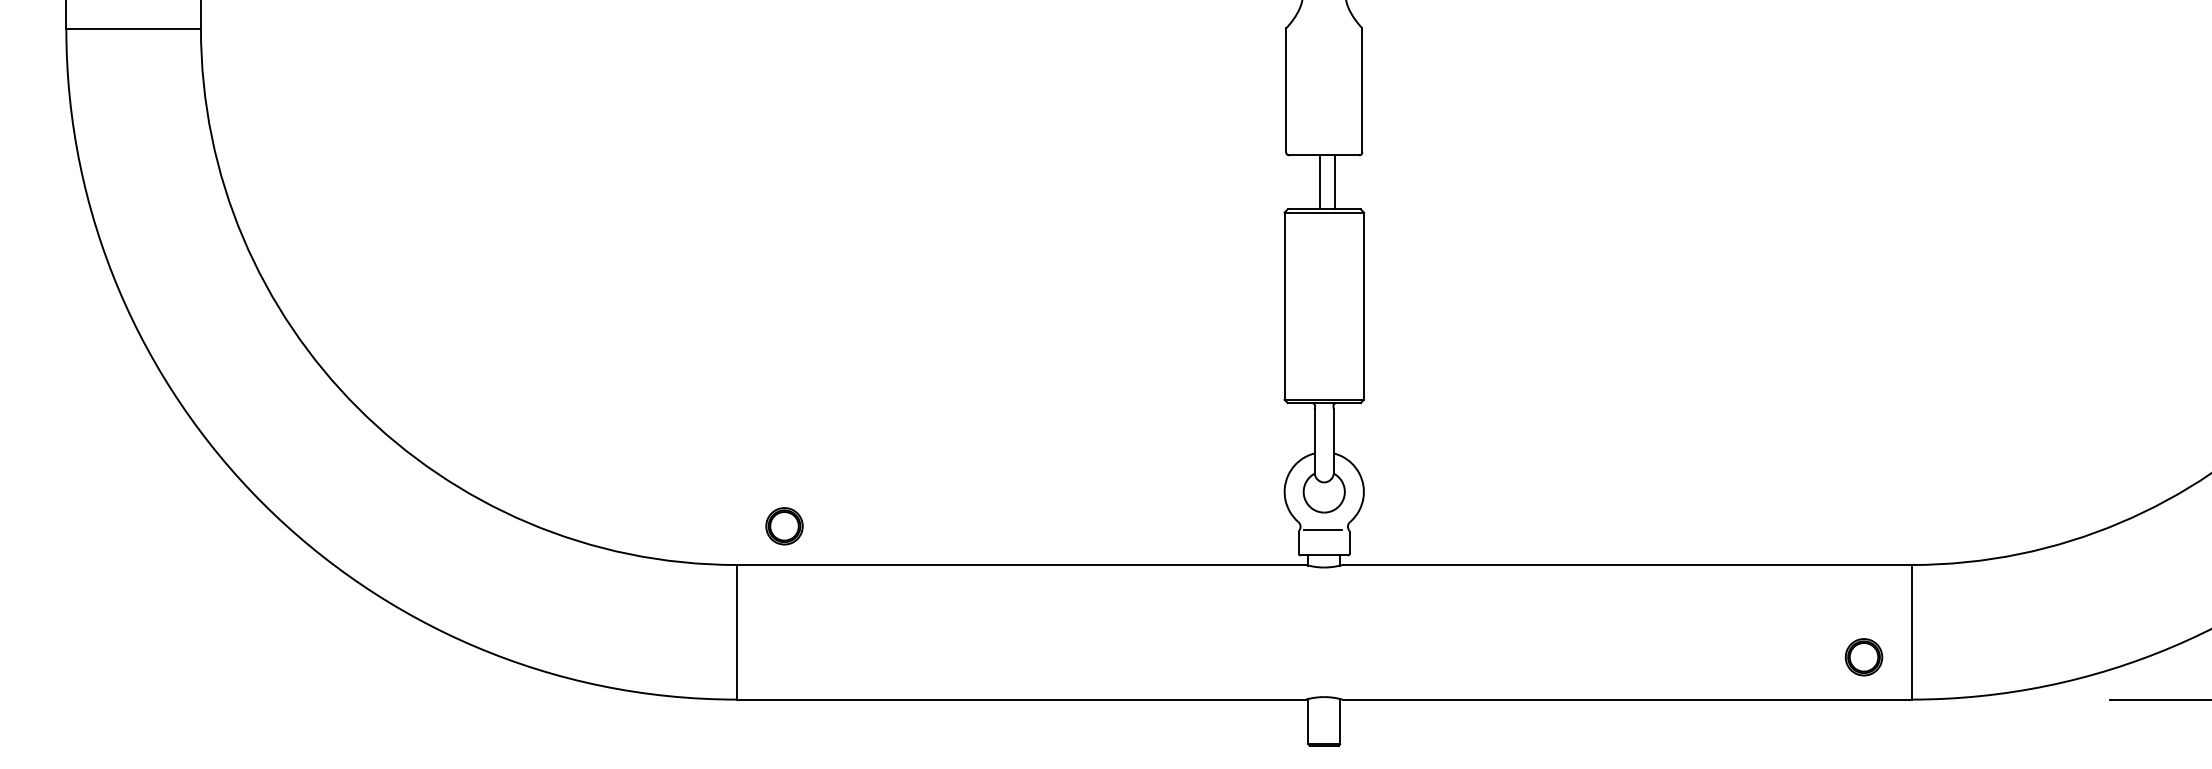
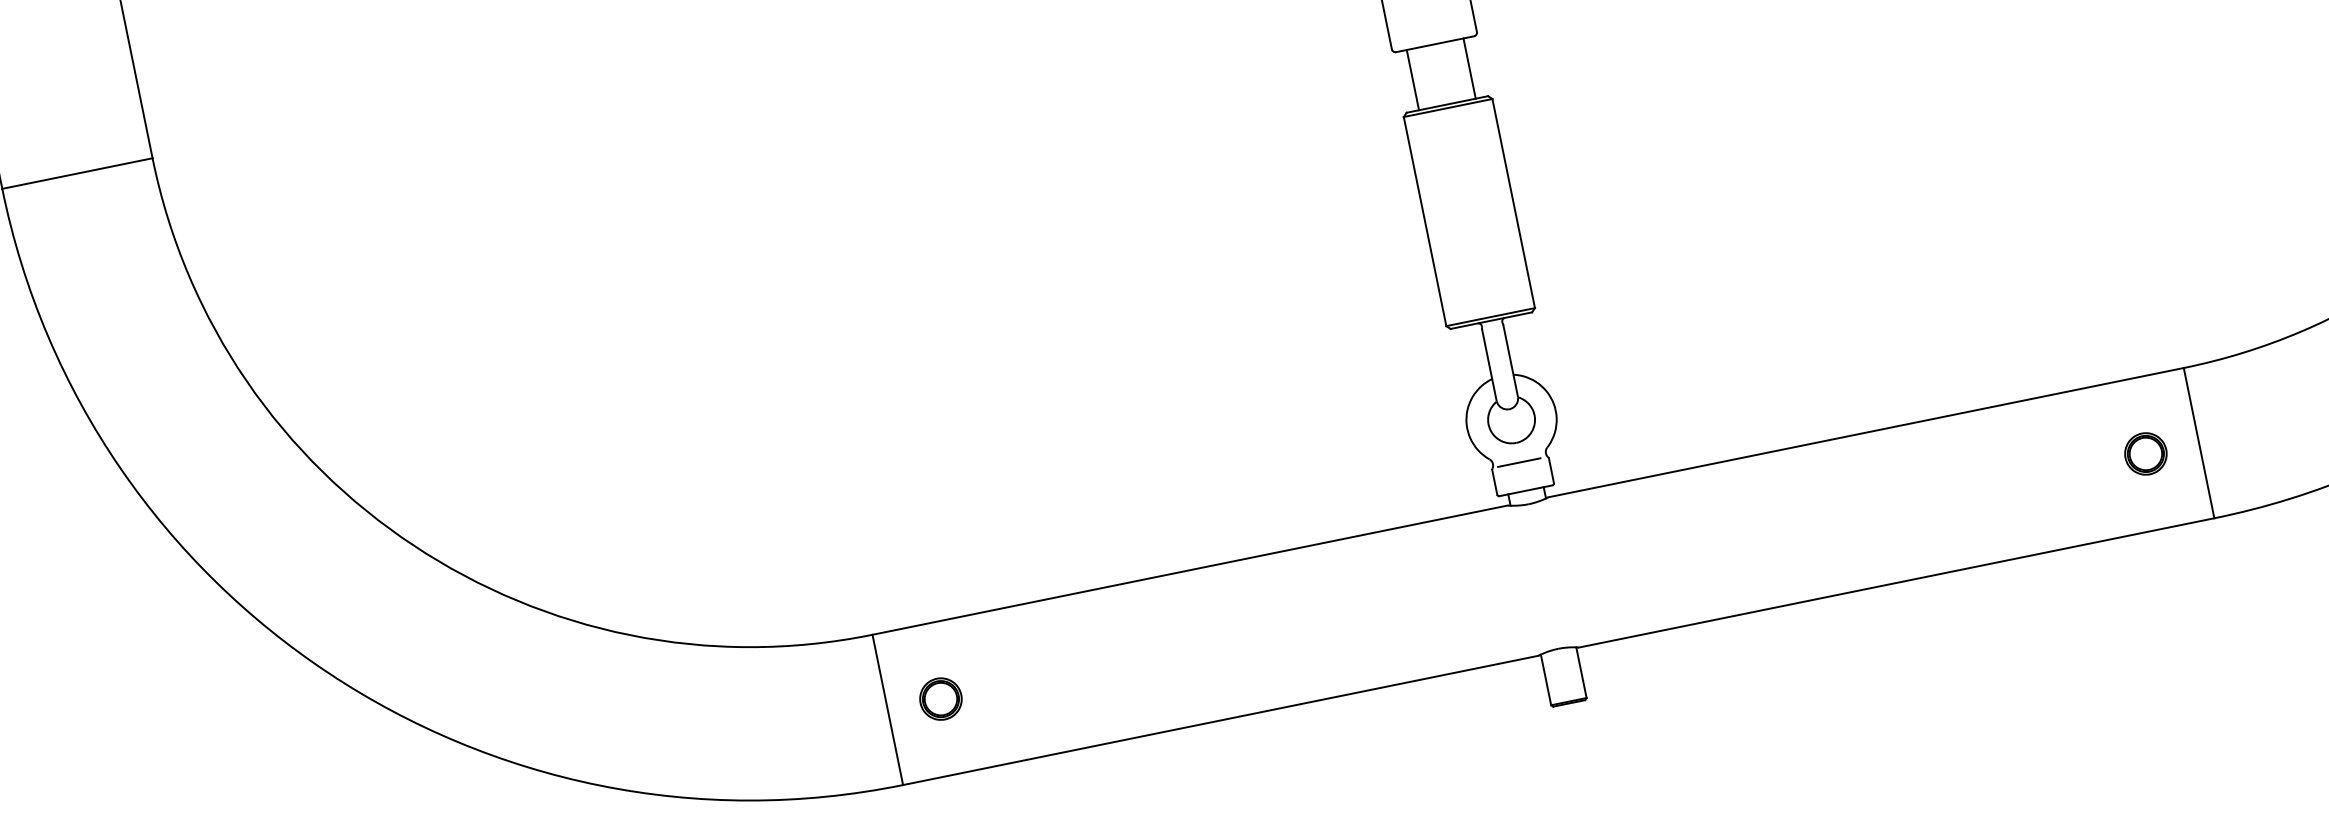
line: (1319, 182) -> (1469, 68), moved
line: (1334, 182) -> (1412, 80), moved
part: (784, 526) -> (940, 699), moved
part: (1863, 657) -> (2145, 454), moved

